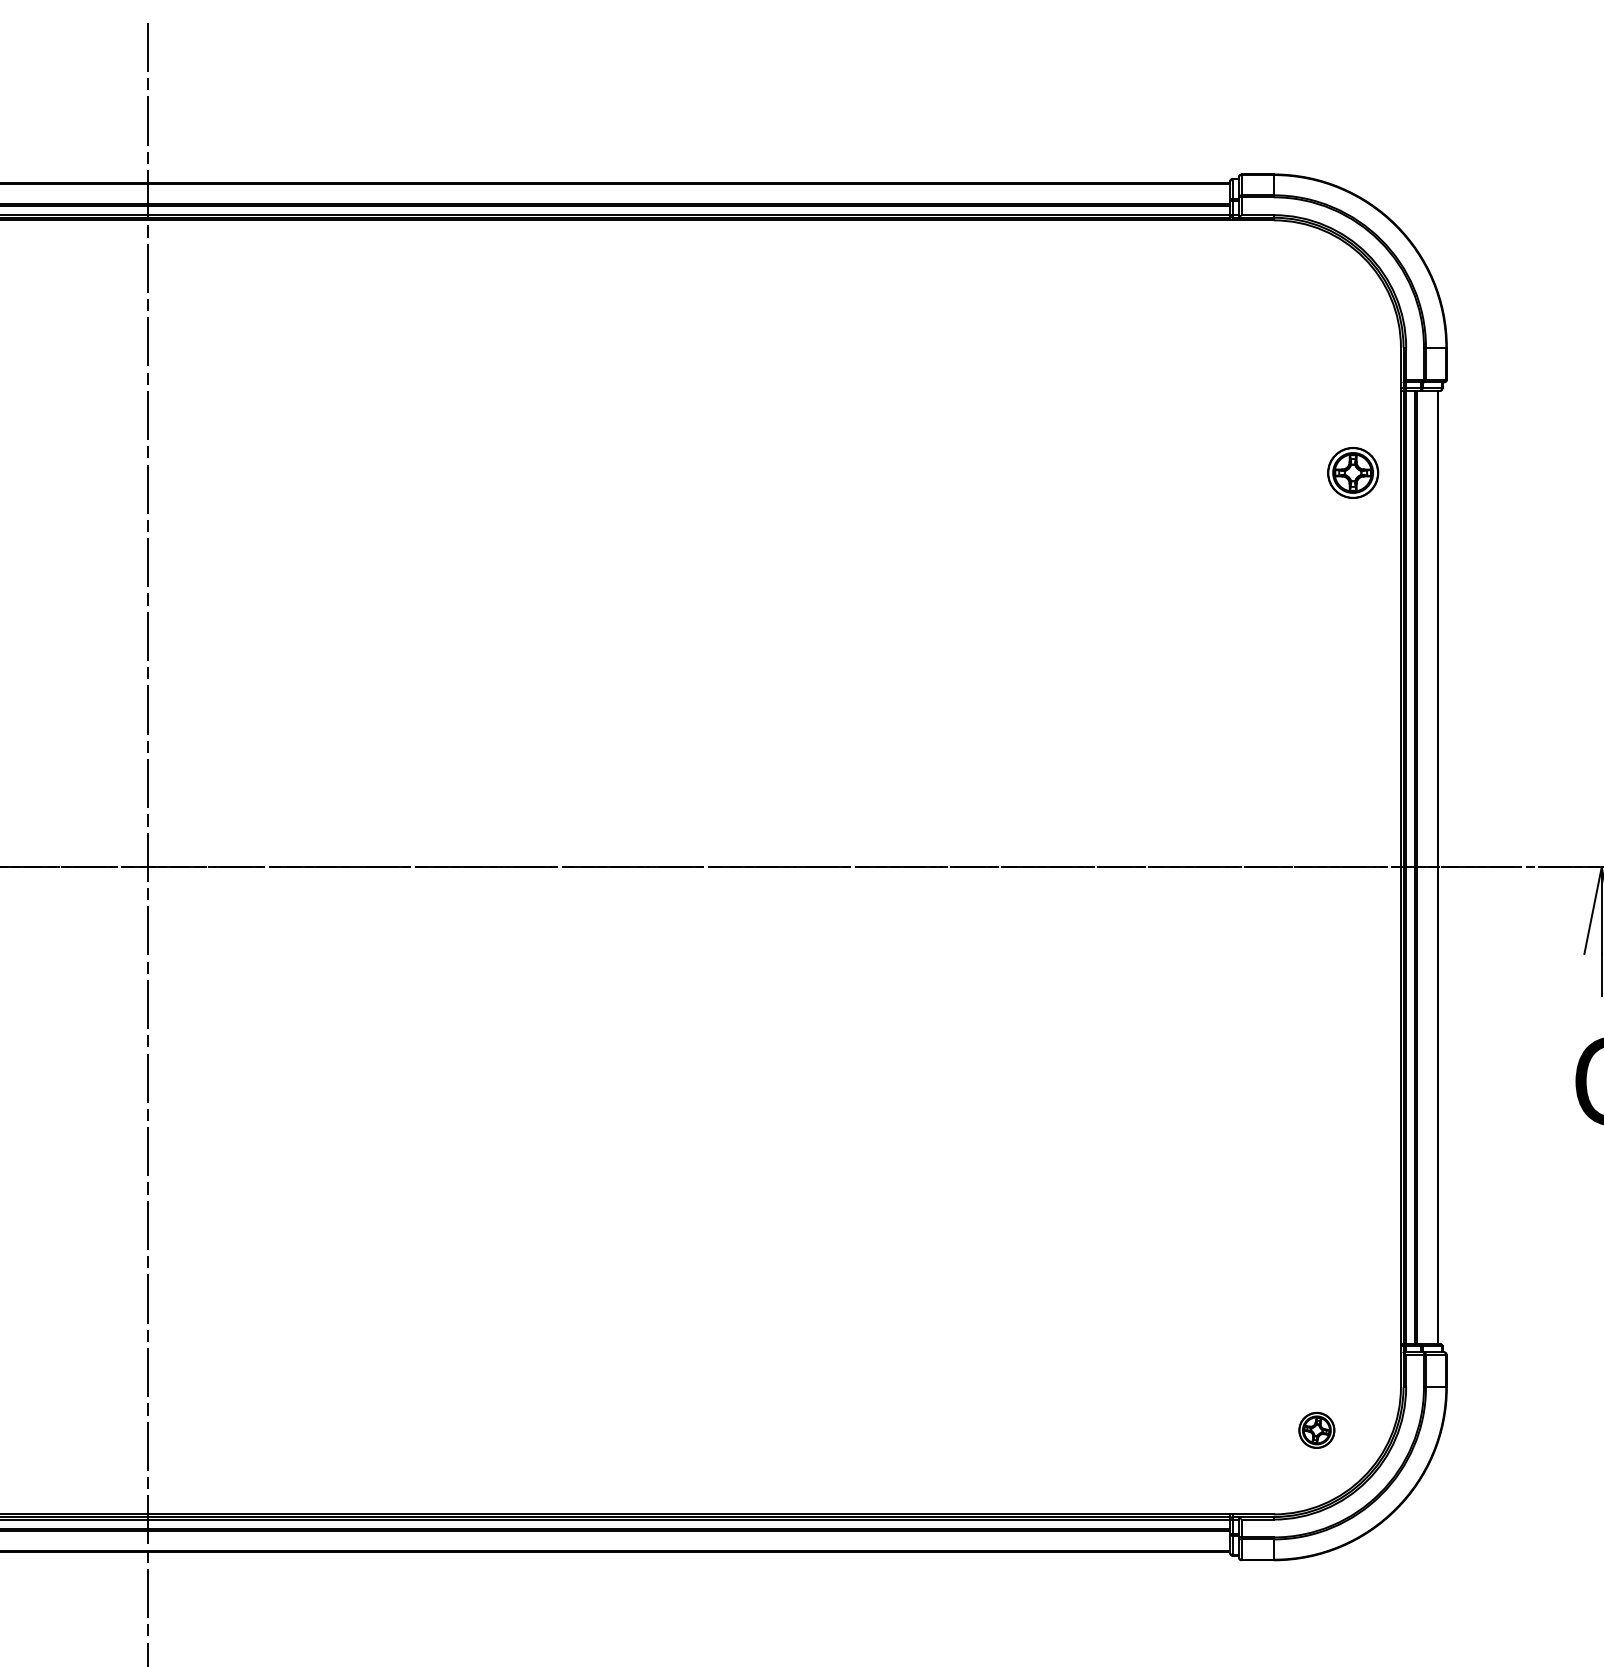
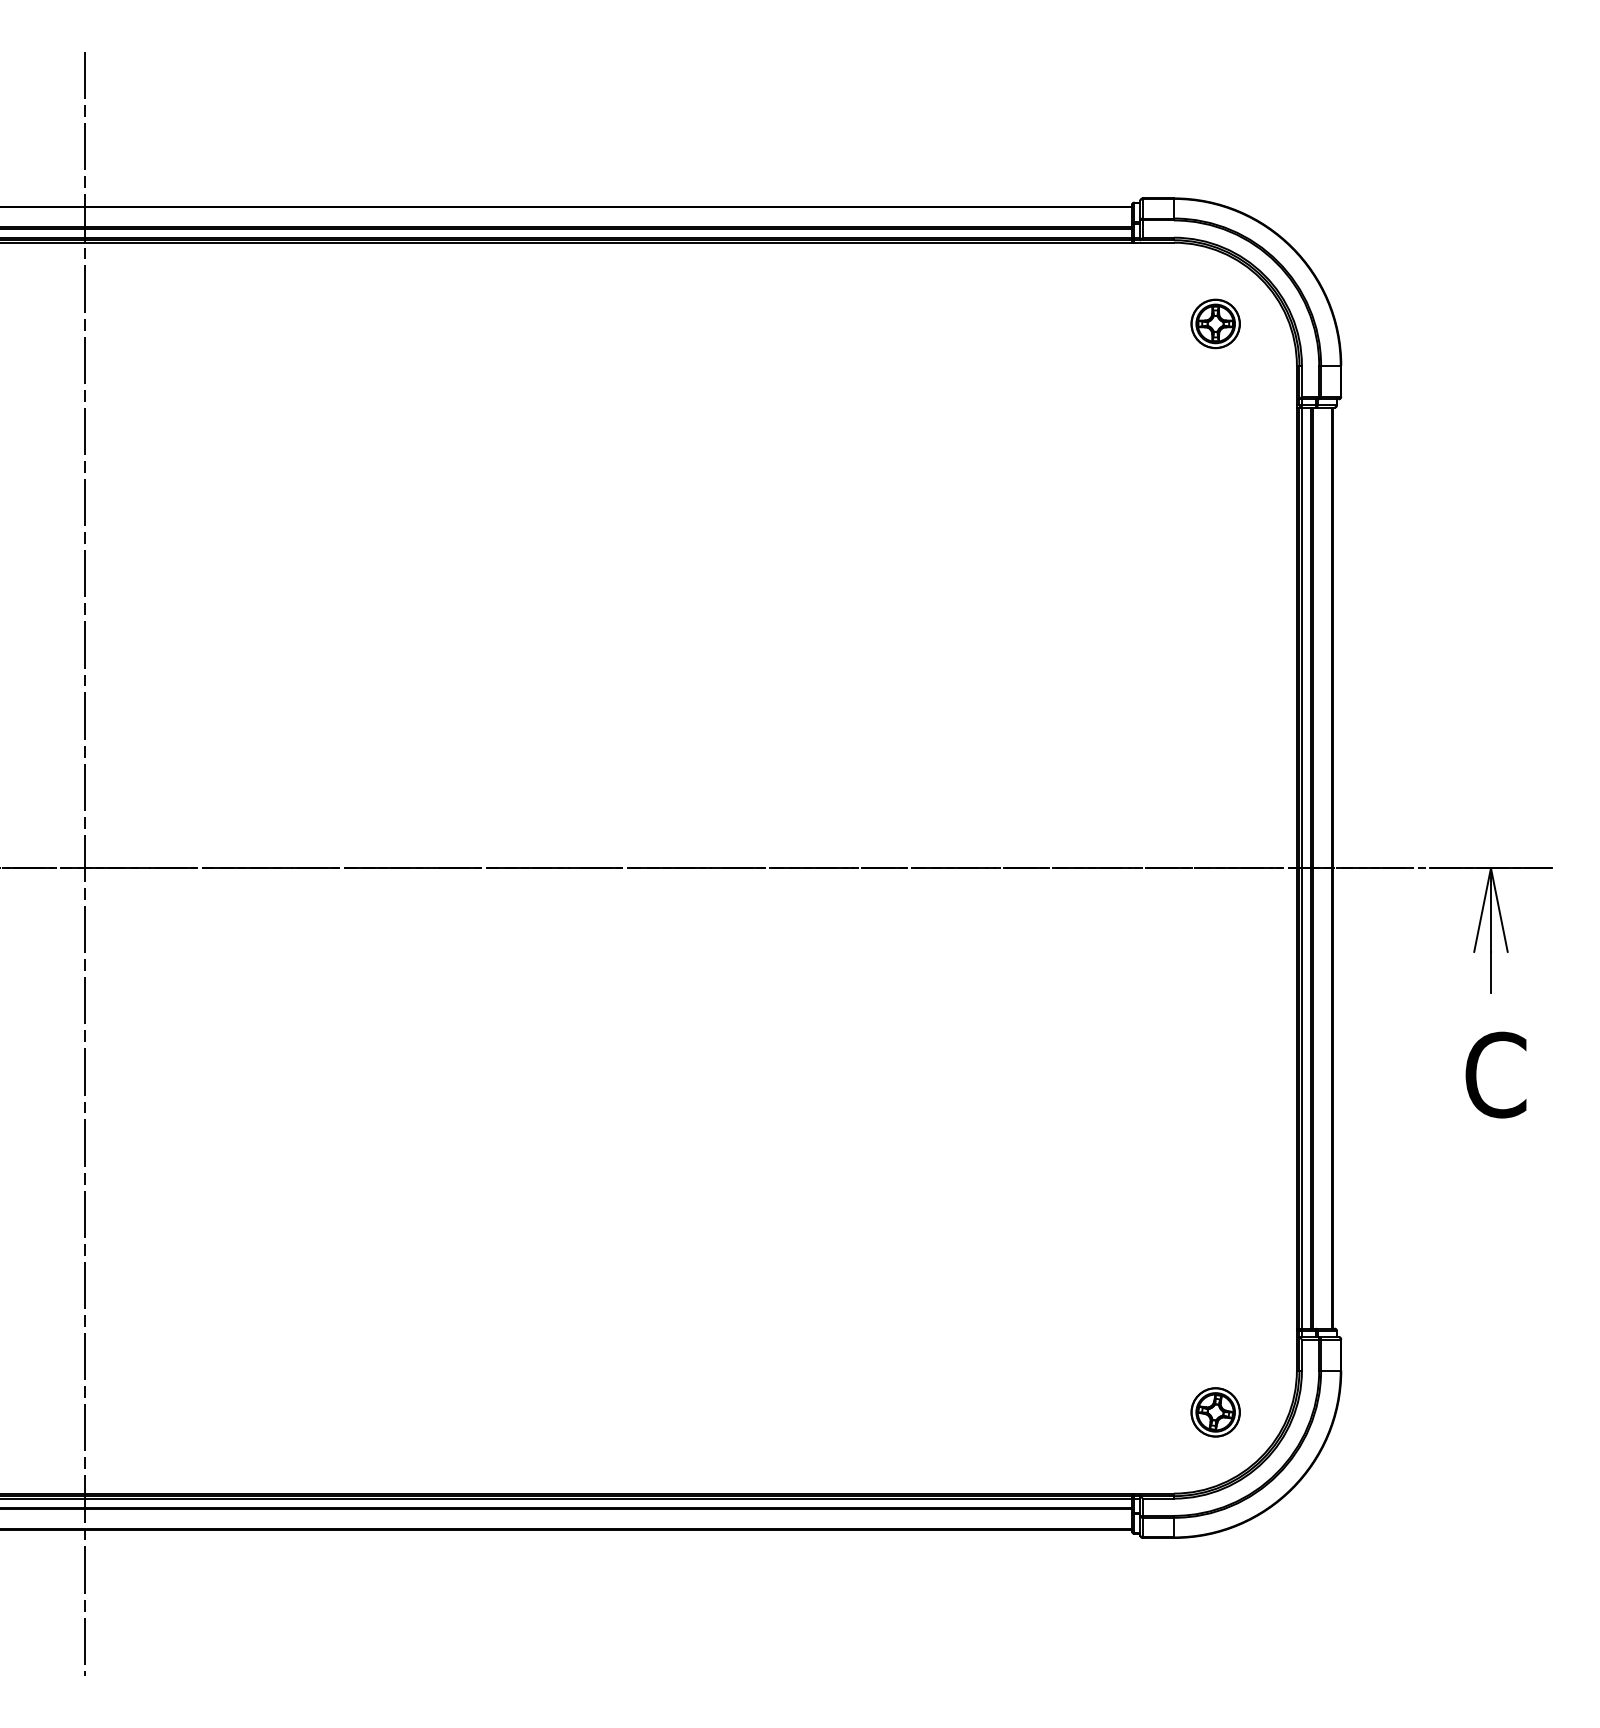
part: (1352, 472) -> (1215, 323), moved
part: (1316, 1430) -> (1215, 1412), size x1.43

